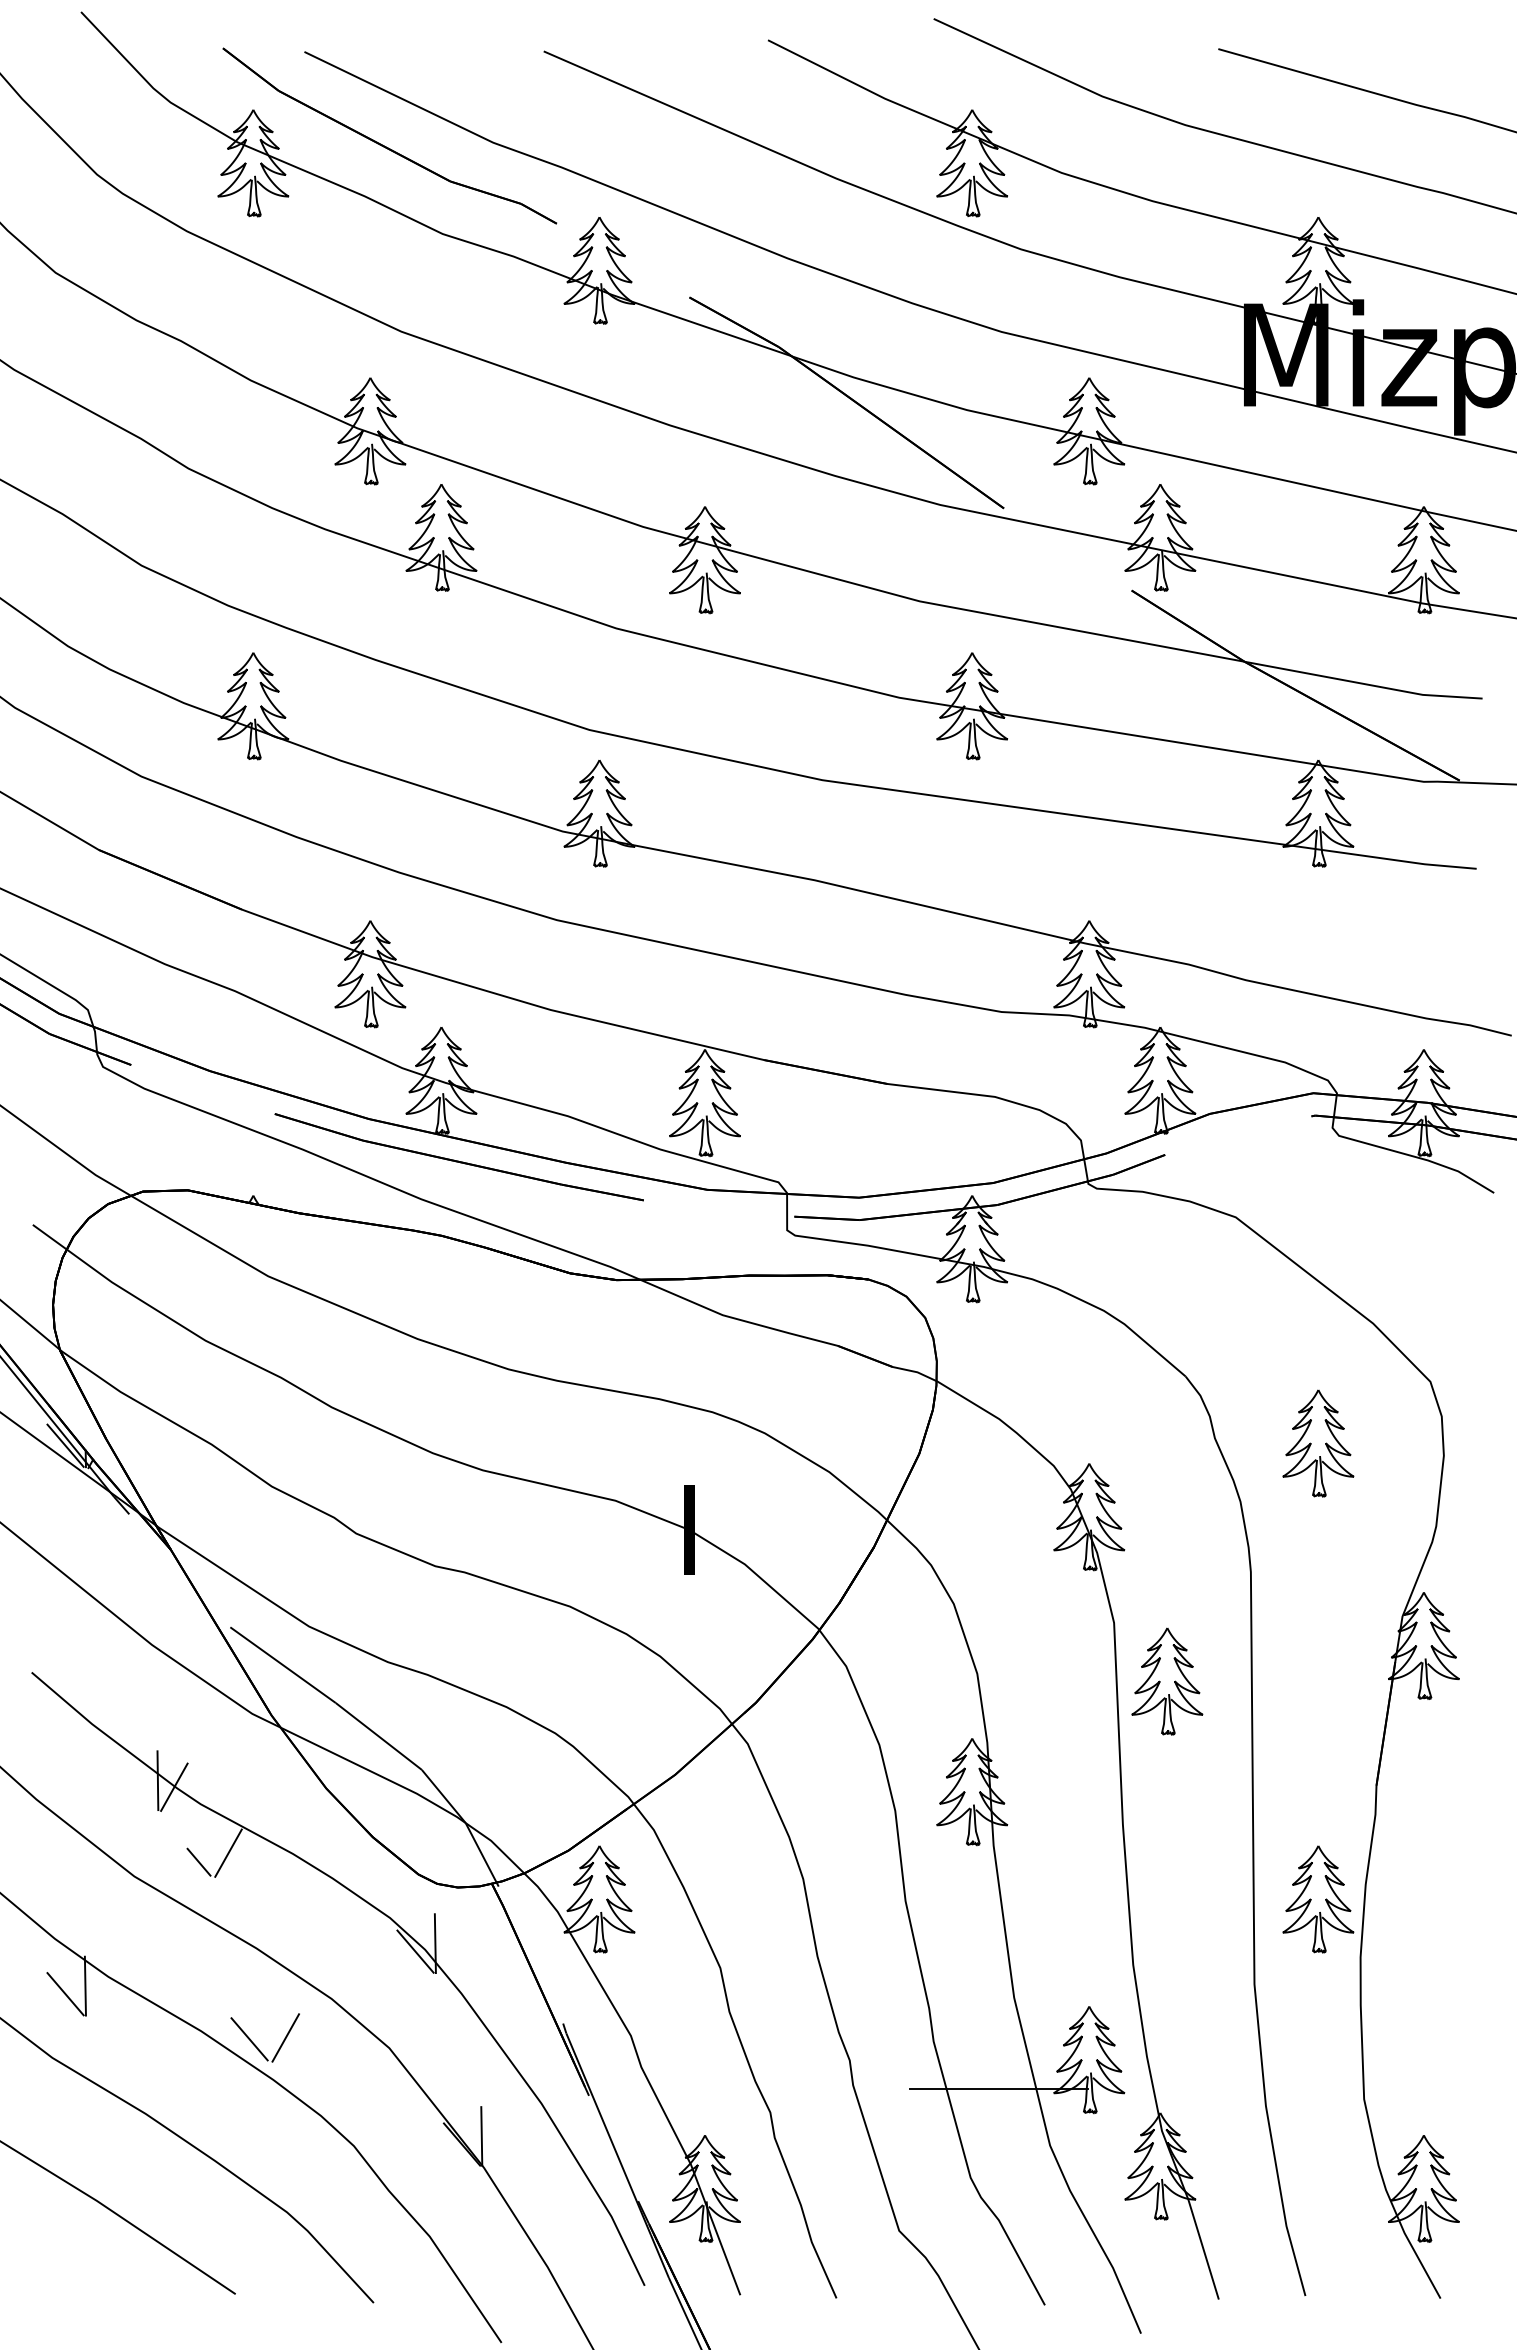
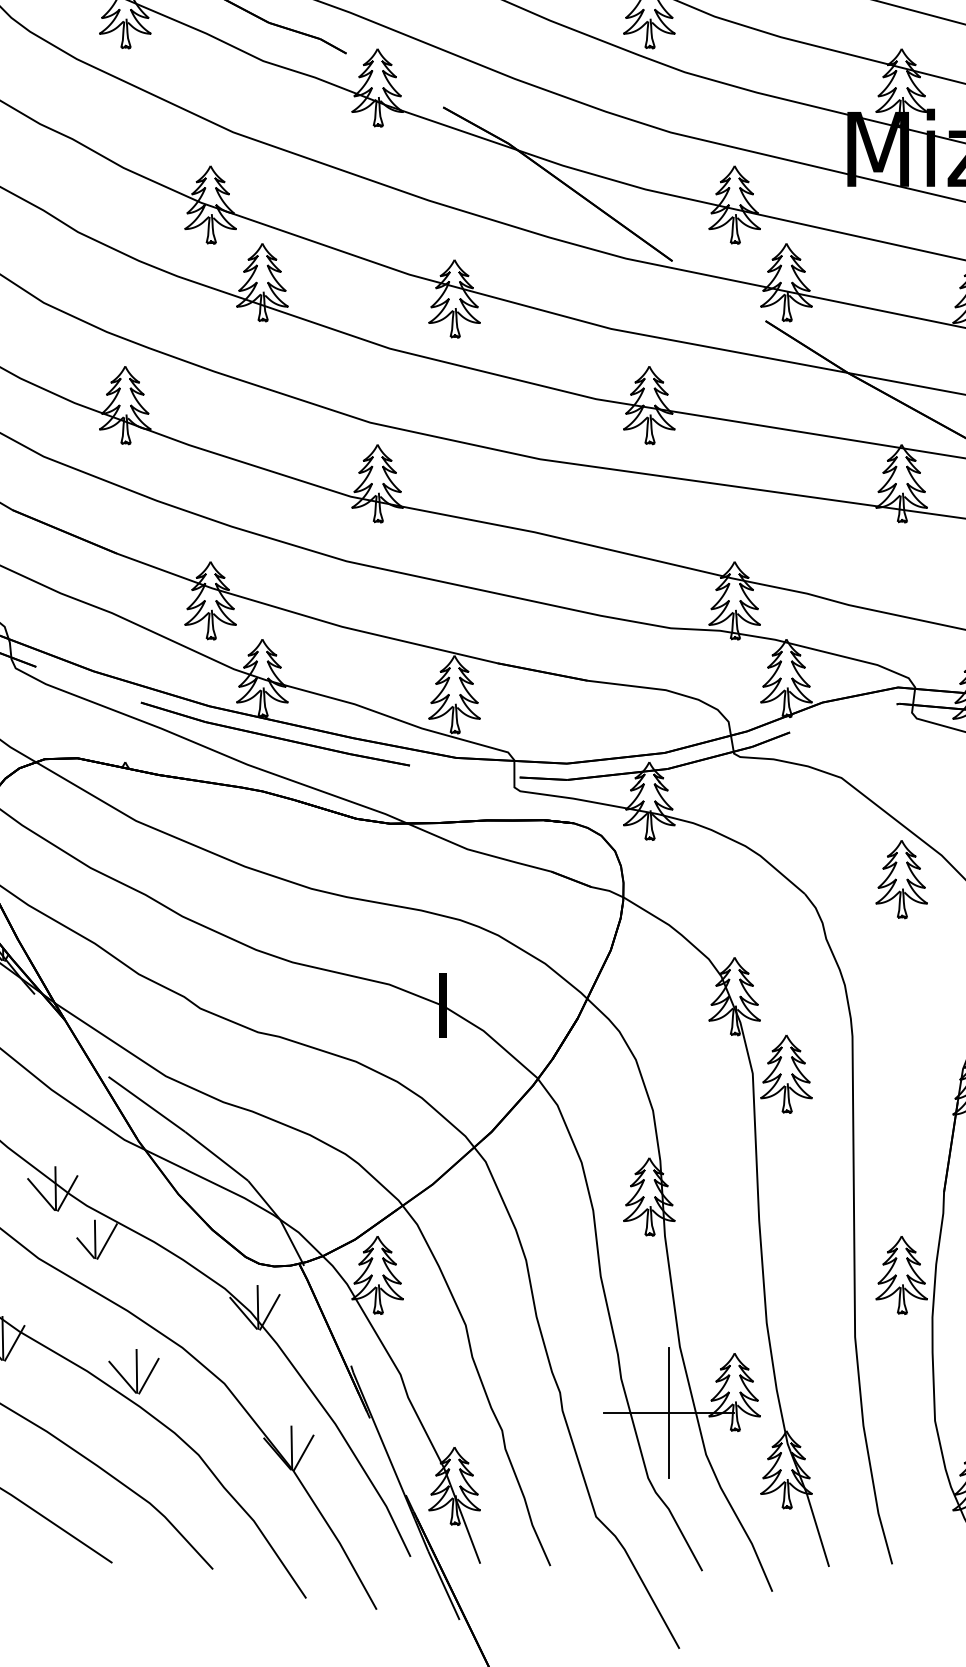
part: (1318, 1443) -> (901, 879), moved
part: (1167, 1681) -> (786, 1074), moved
line: (138, 1788) -> (41, 1194), added
line: (211, 1850) -> (94, 1239), added
line: (451, 1949) -> (269, 1311), added
line: (101, 1992) -> (14, 1343), added
line: (268, 2030) -> (136, 1370), added
line: (999, 2088) -> (669, 1413), added
line: (497, 2142) -> (303, 1452), added

